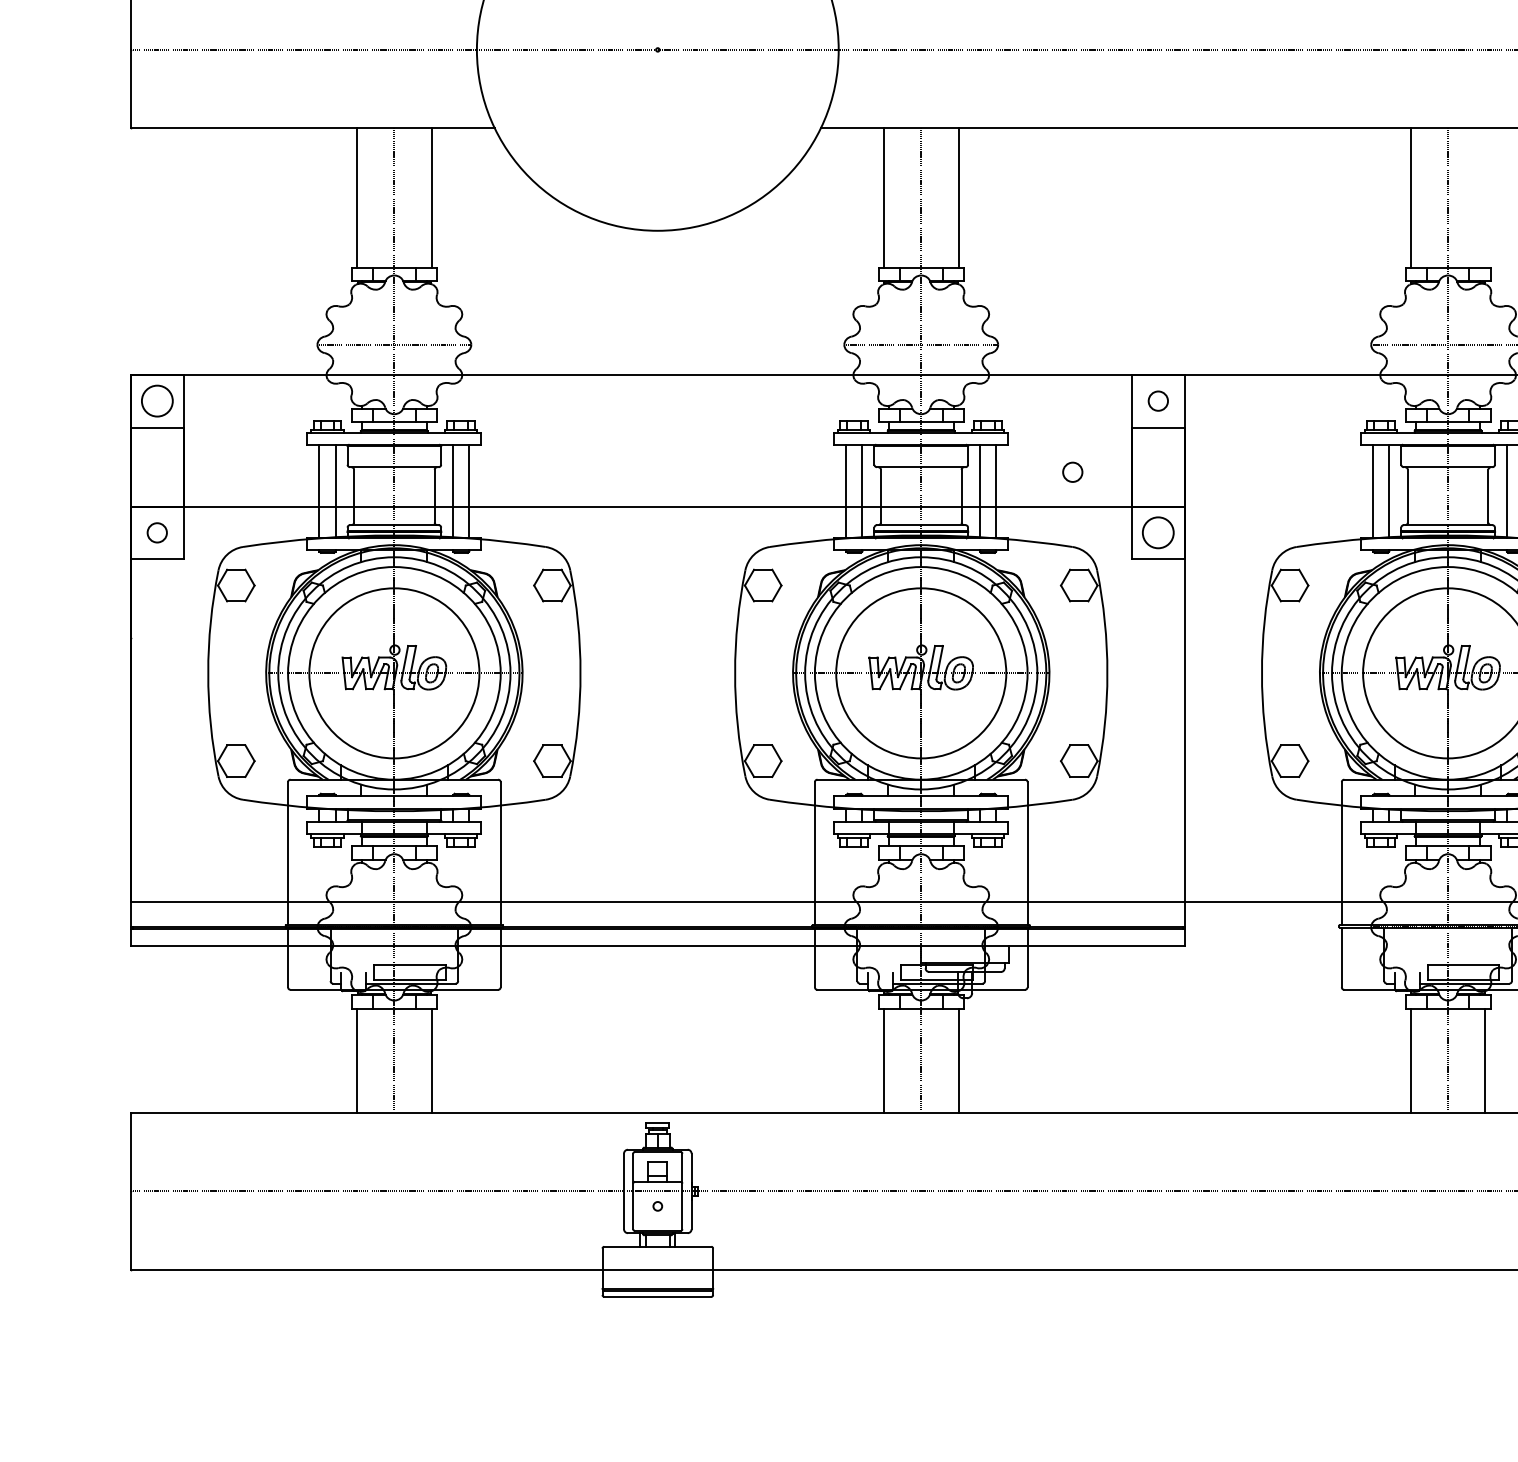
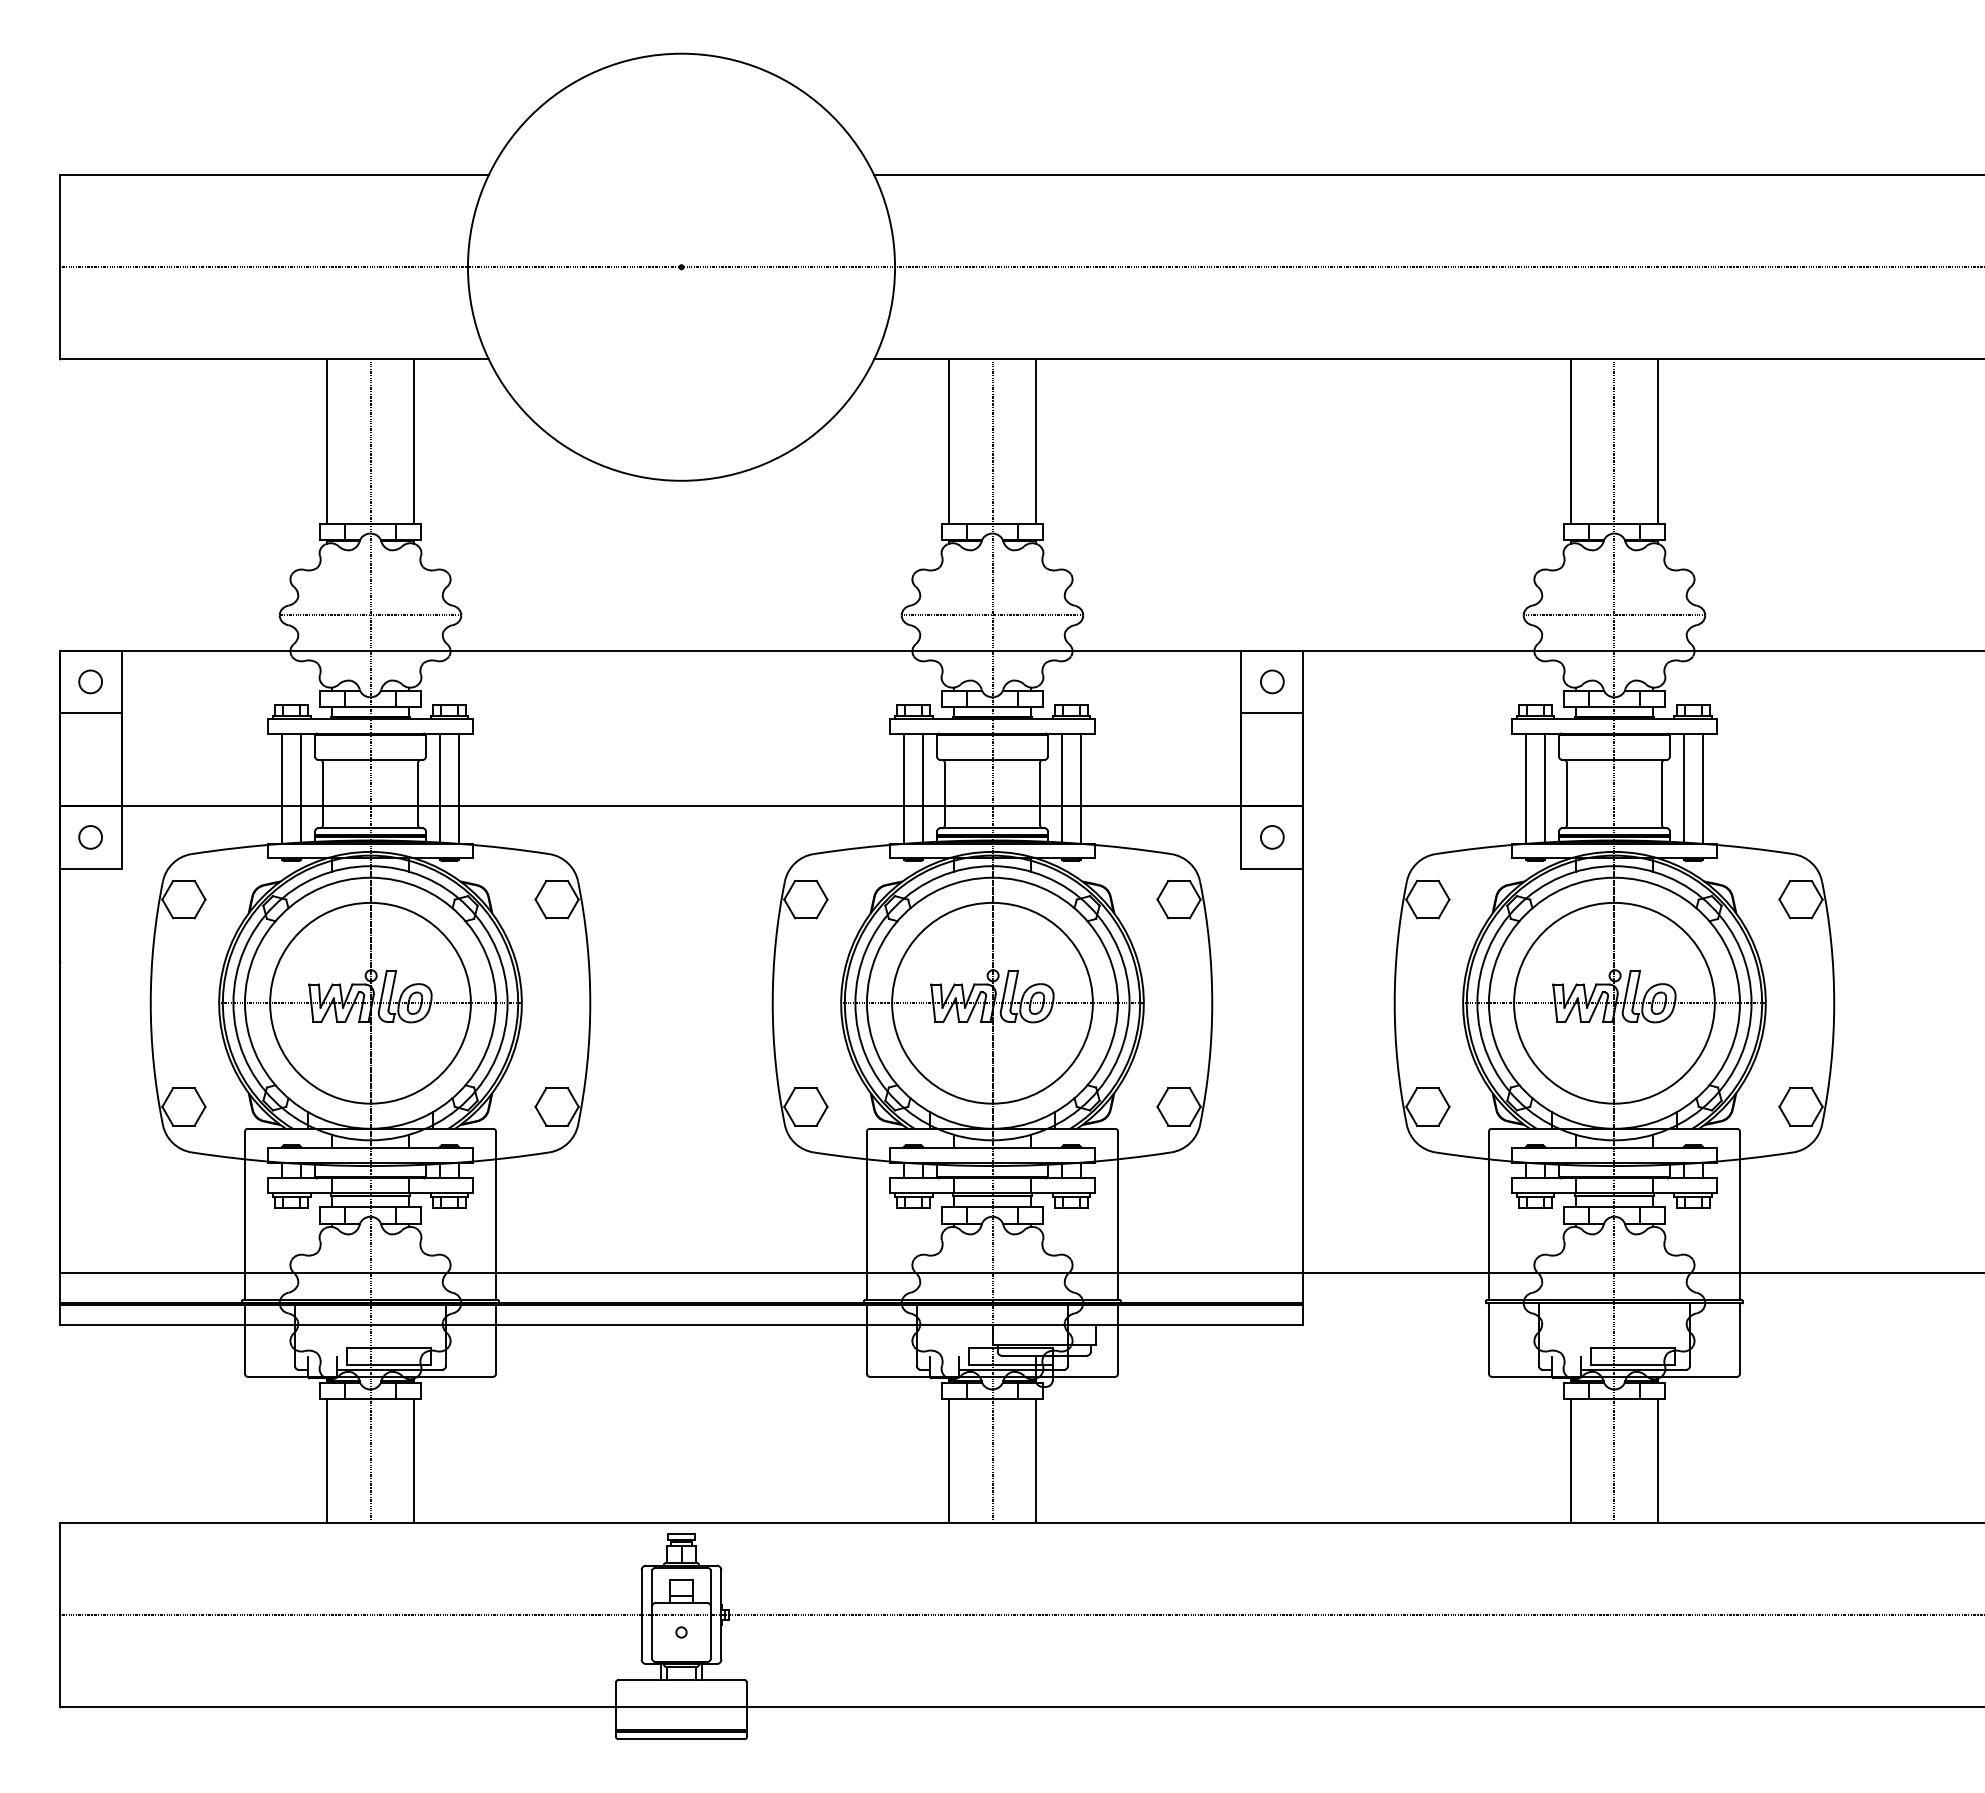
line: (1485, 197) -> (1658, 441), added
circle: (157, 400) -> (90, 681), size x0.62
circle: (1072, 471) -> (1171, 765), removed
circle: (1158, 532) -> (1272, 837), size x0.62

